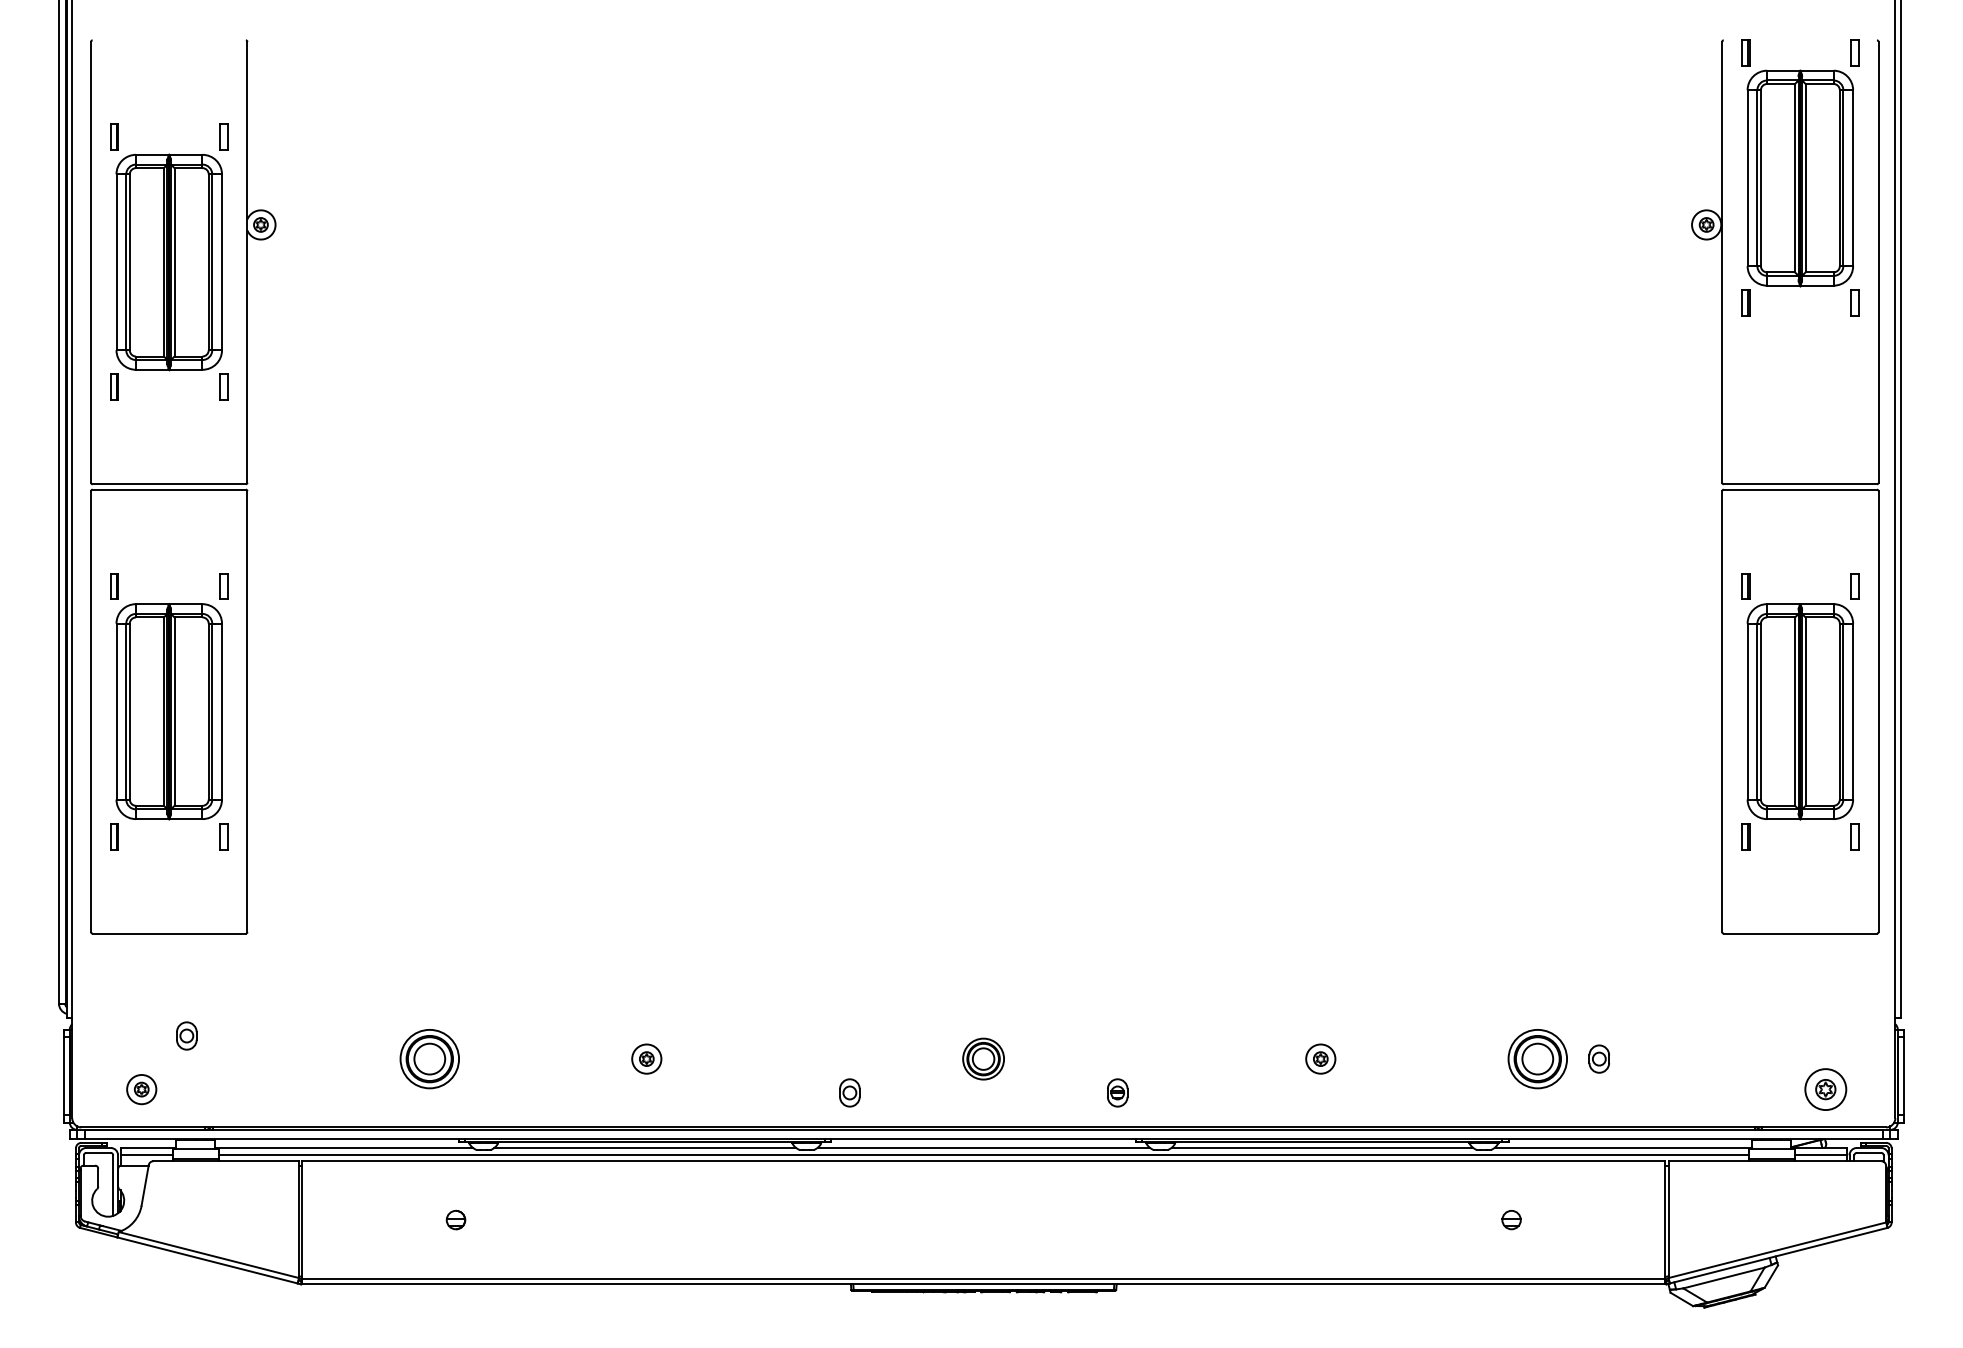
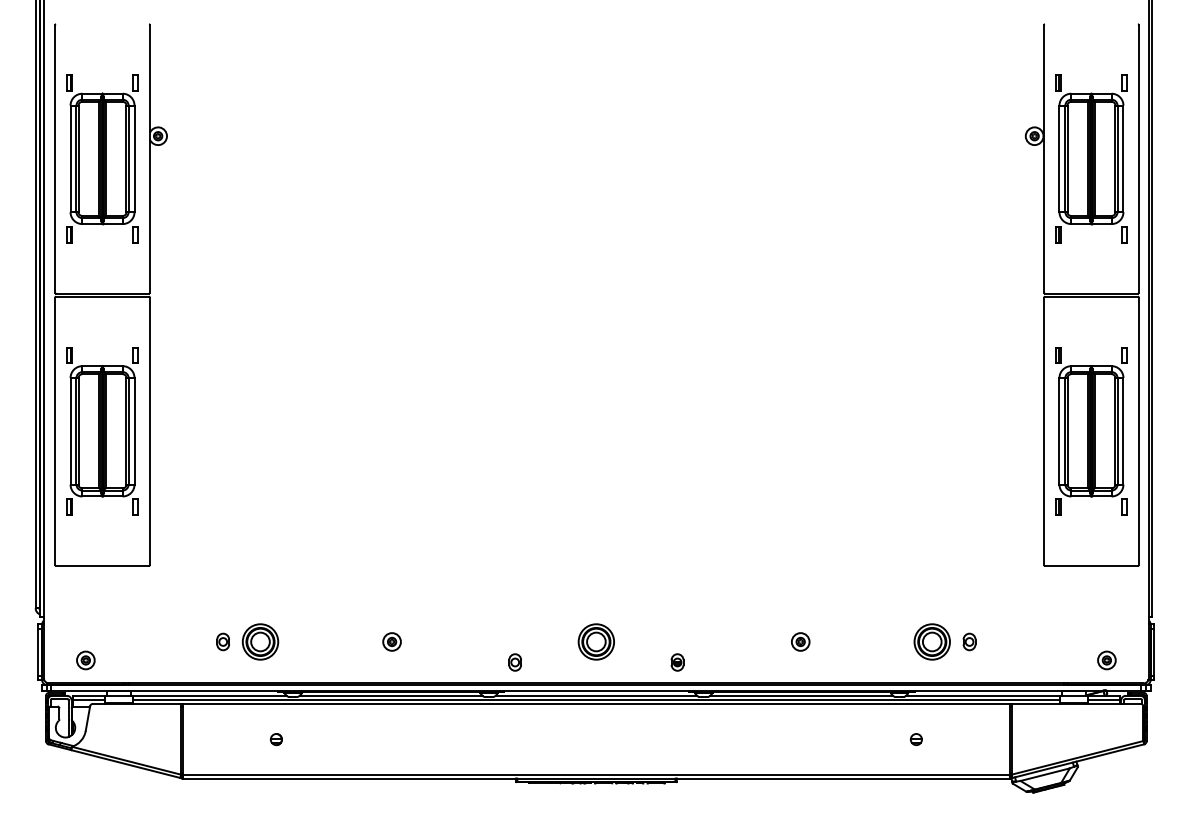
part: (1800, 177) -> (1091, 158), moved
part: (185, 1035) -> (222, 641), moved
part: (982, 1058) -> (595, 641), size x1.43
part: (1825, 1089) -> (1106, 660), size x0.71

